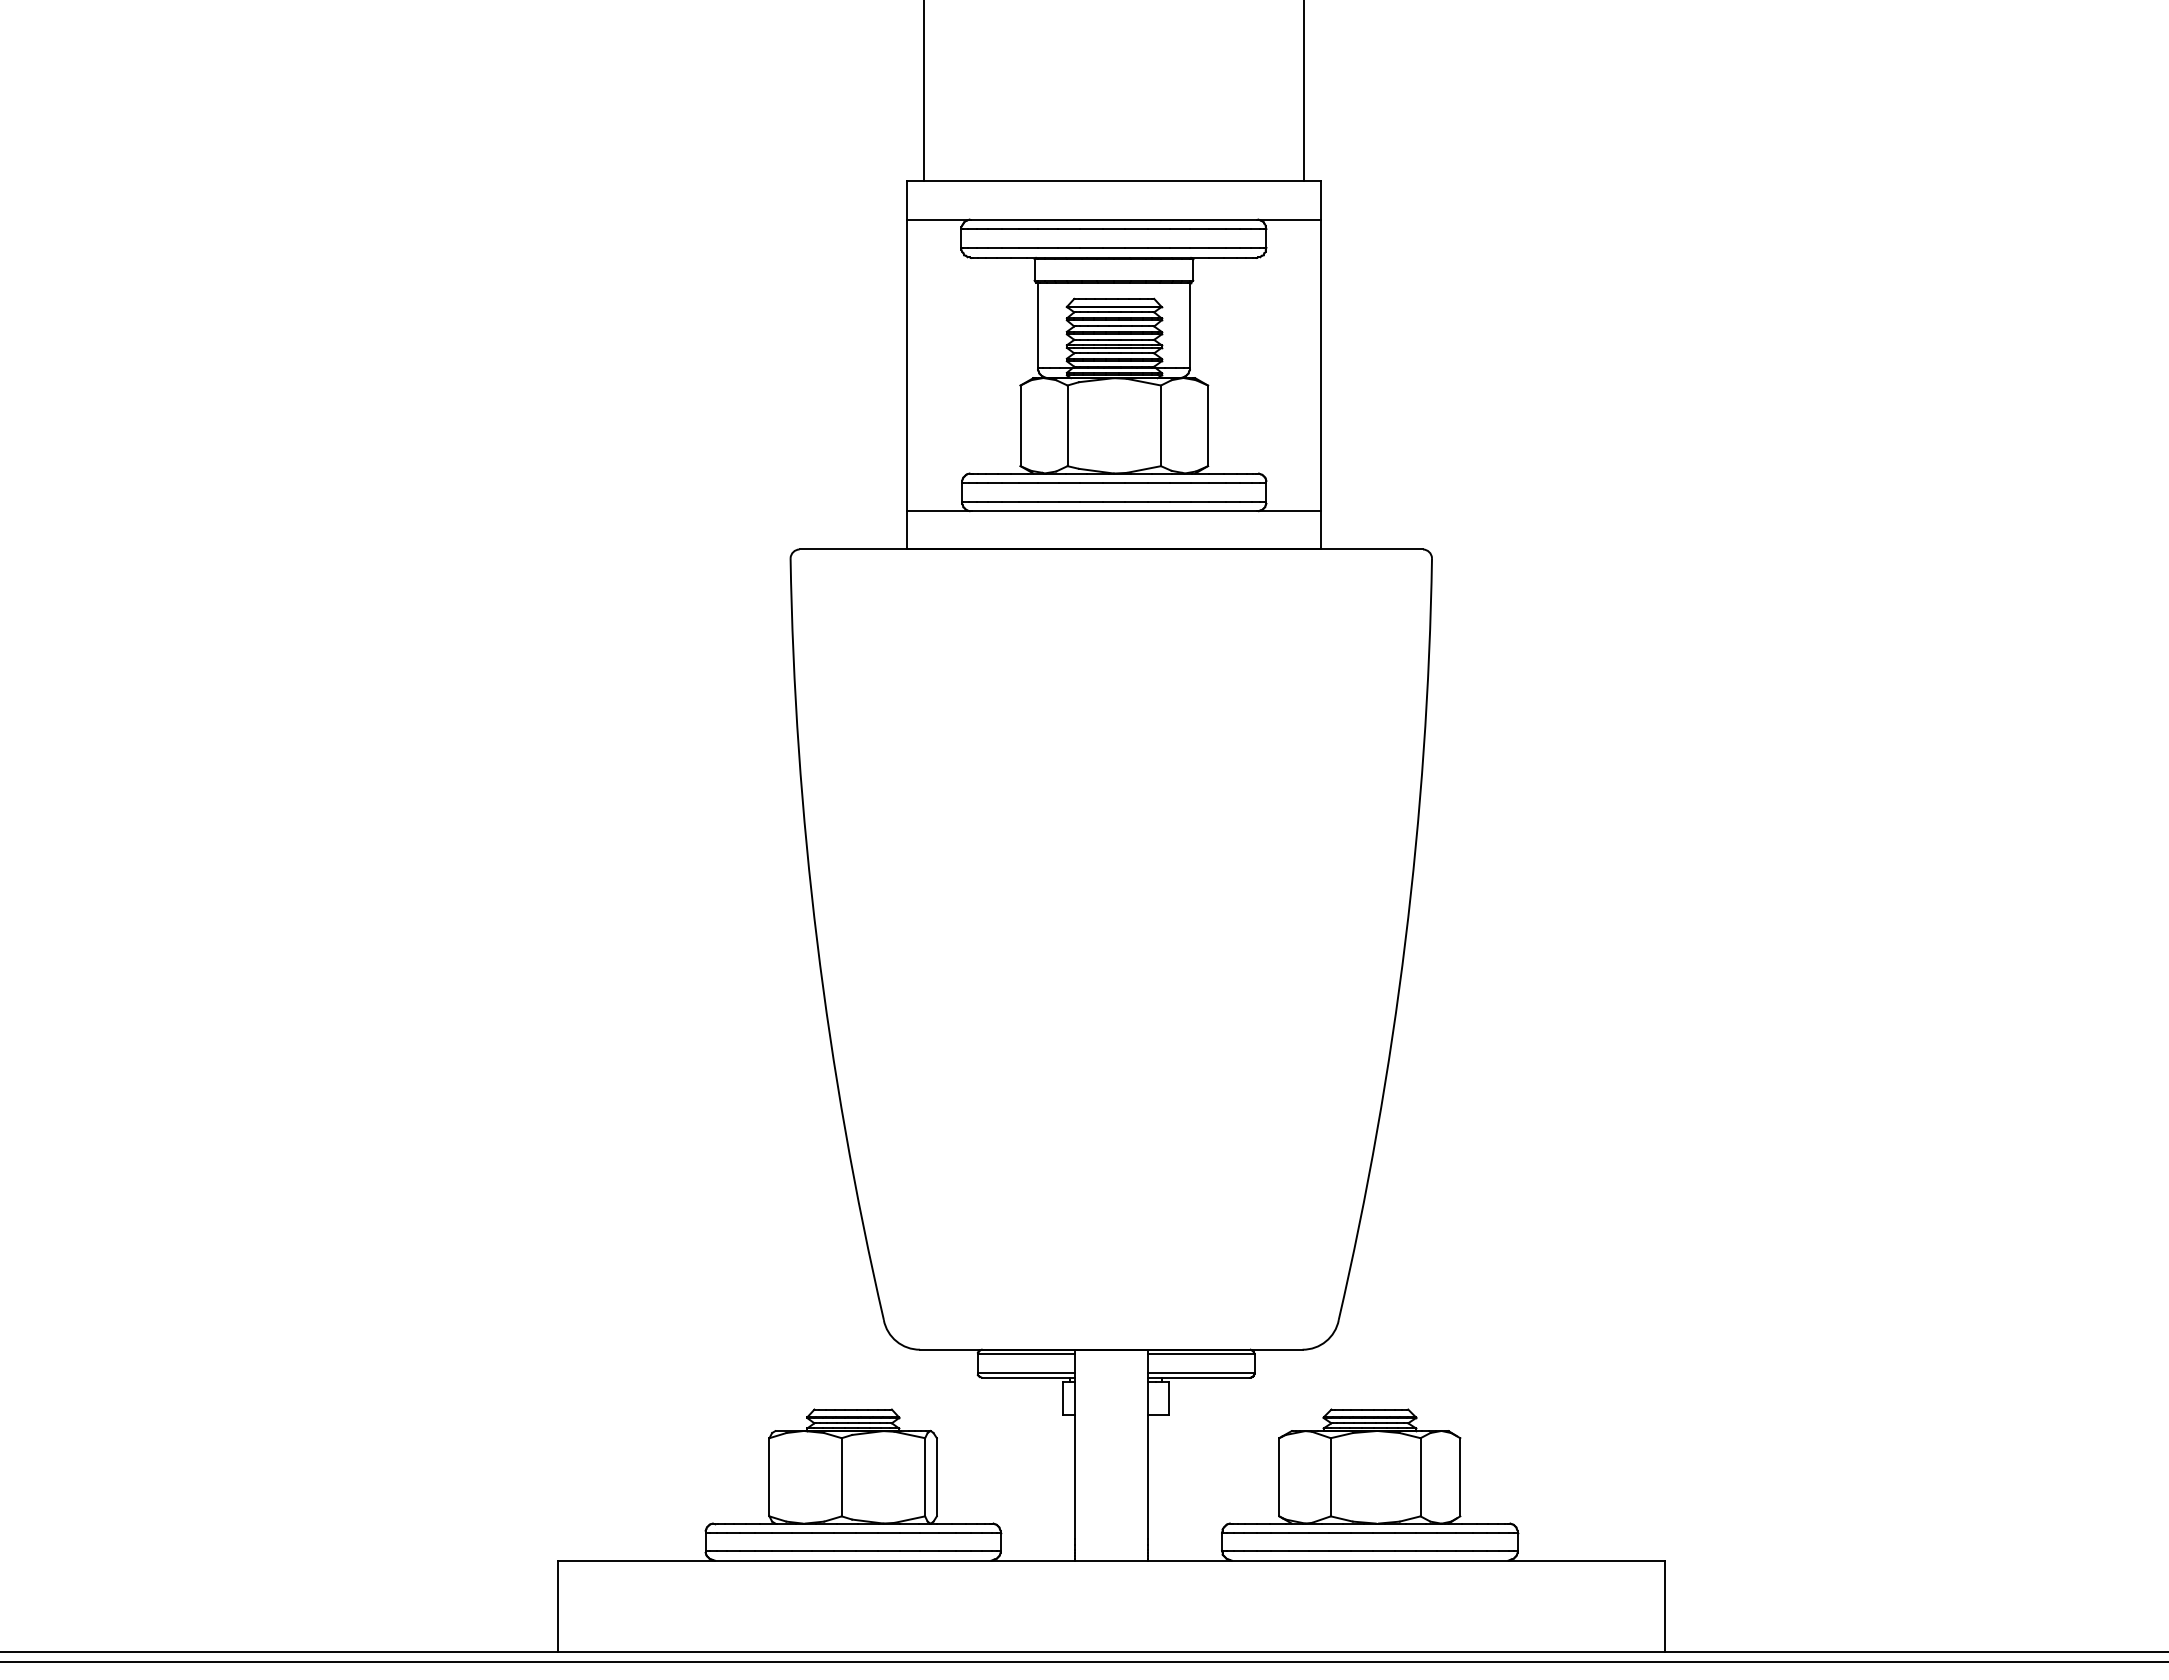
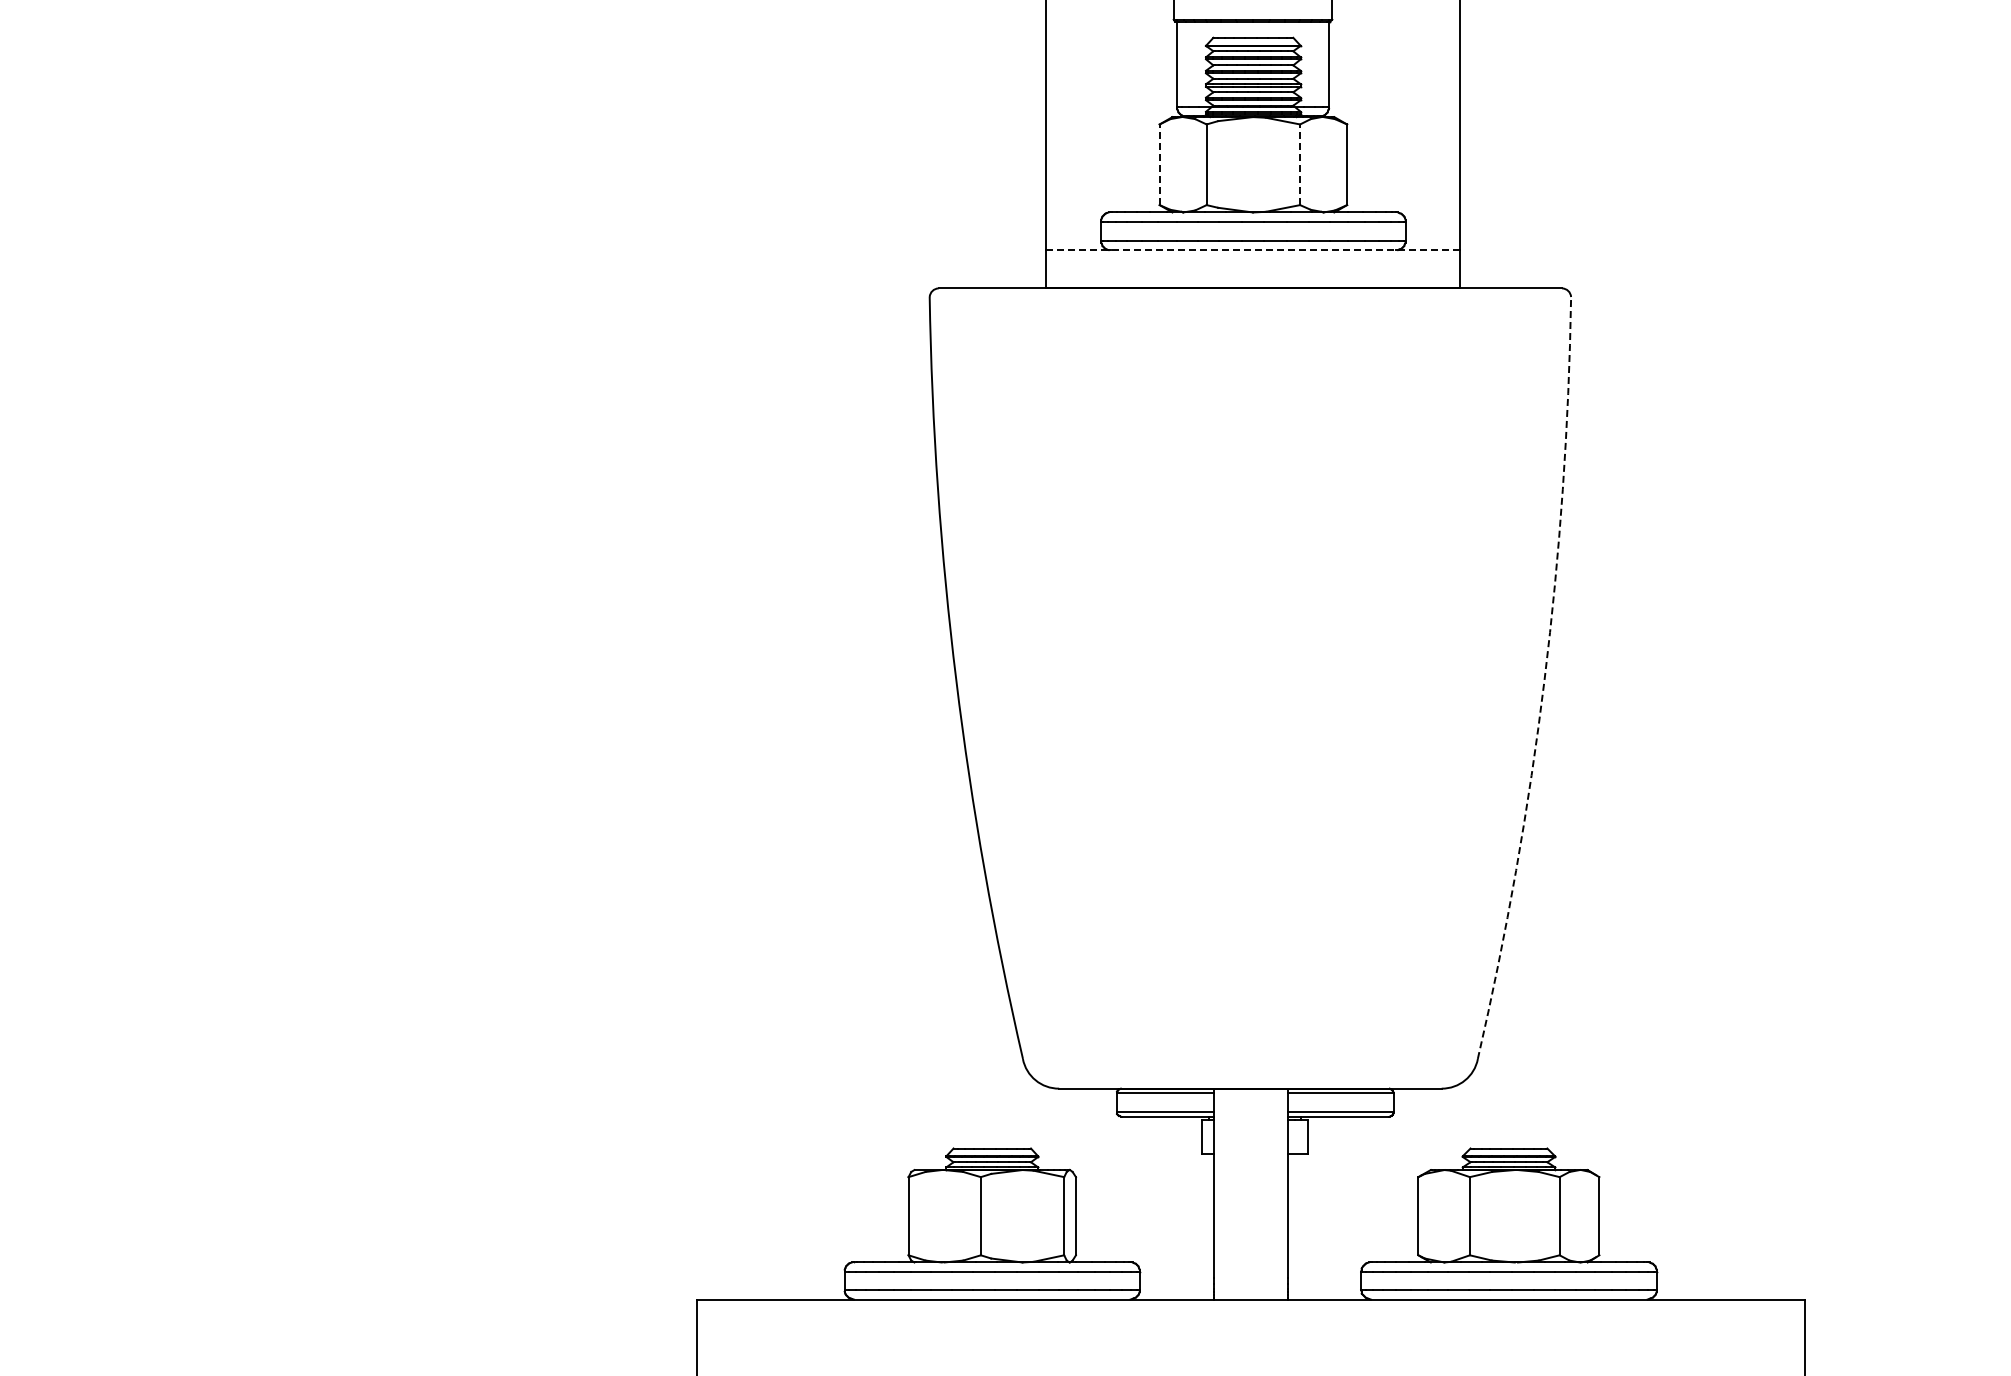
line: (1020, 425) -> (1159, 164), solid -> dashed
line: (1161, 425) -> (1300, 164), solid -> dashed
line: (1114, 511) -> (1253, 250), solid -> dashed
arc: (1405, 941) -> (1544, 680), solid -> dashed

